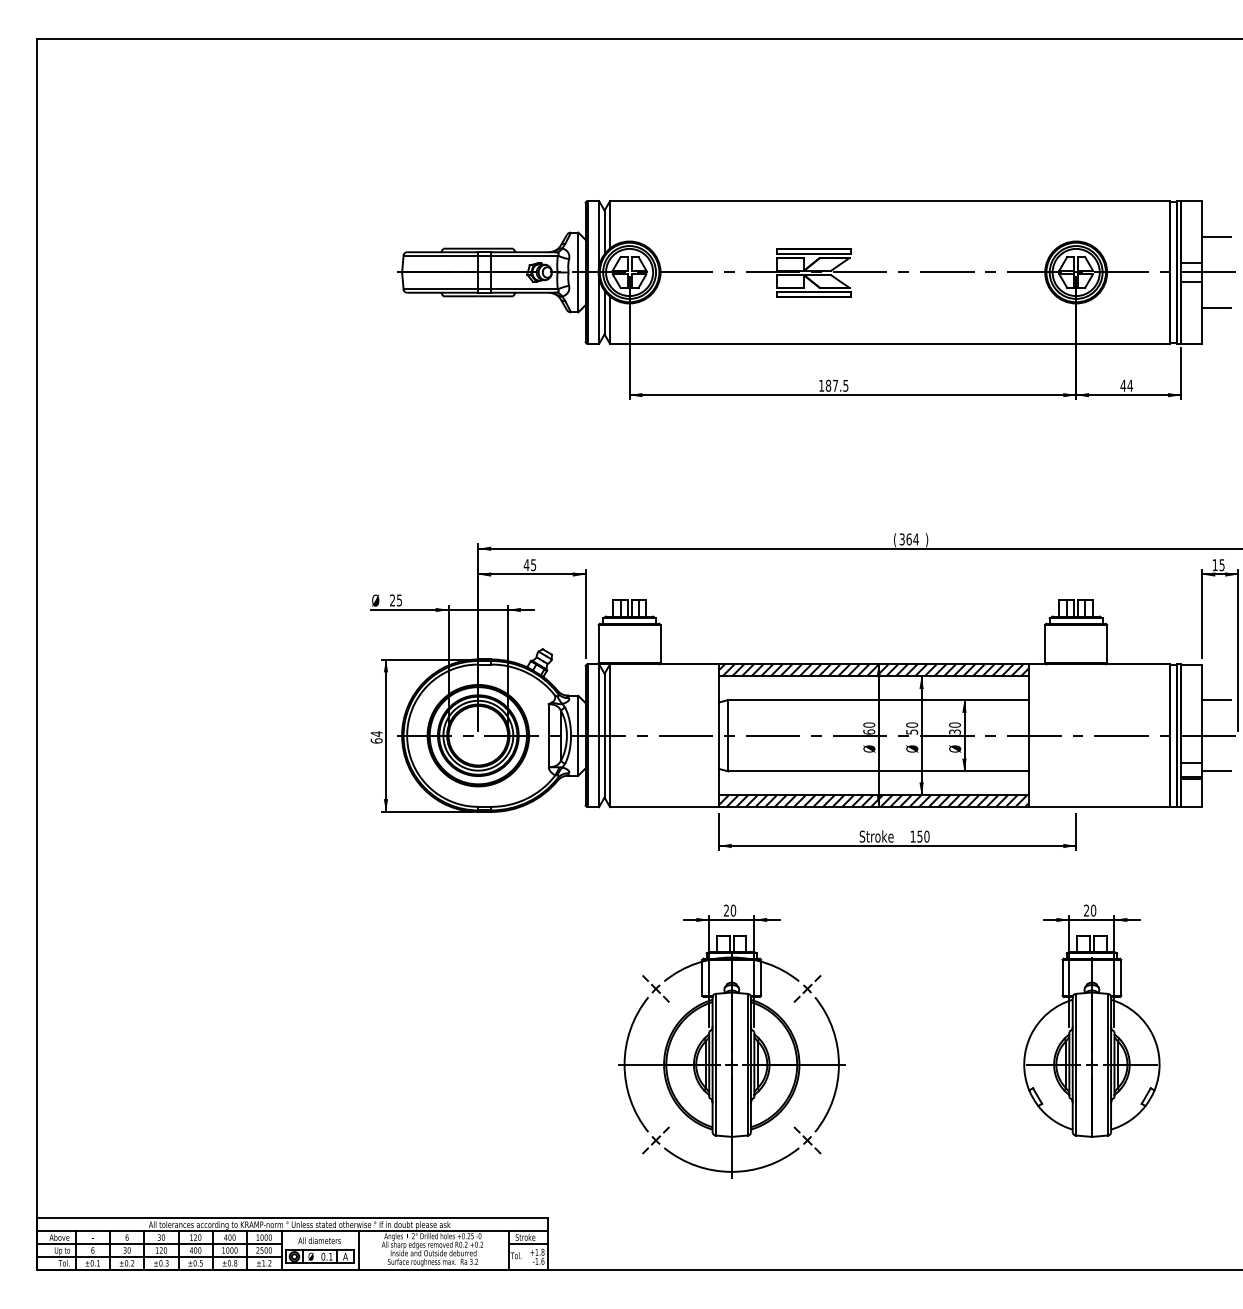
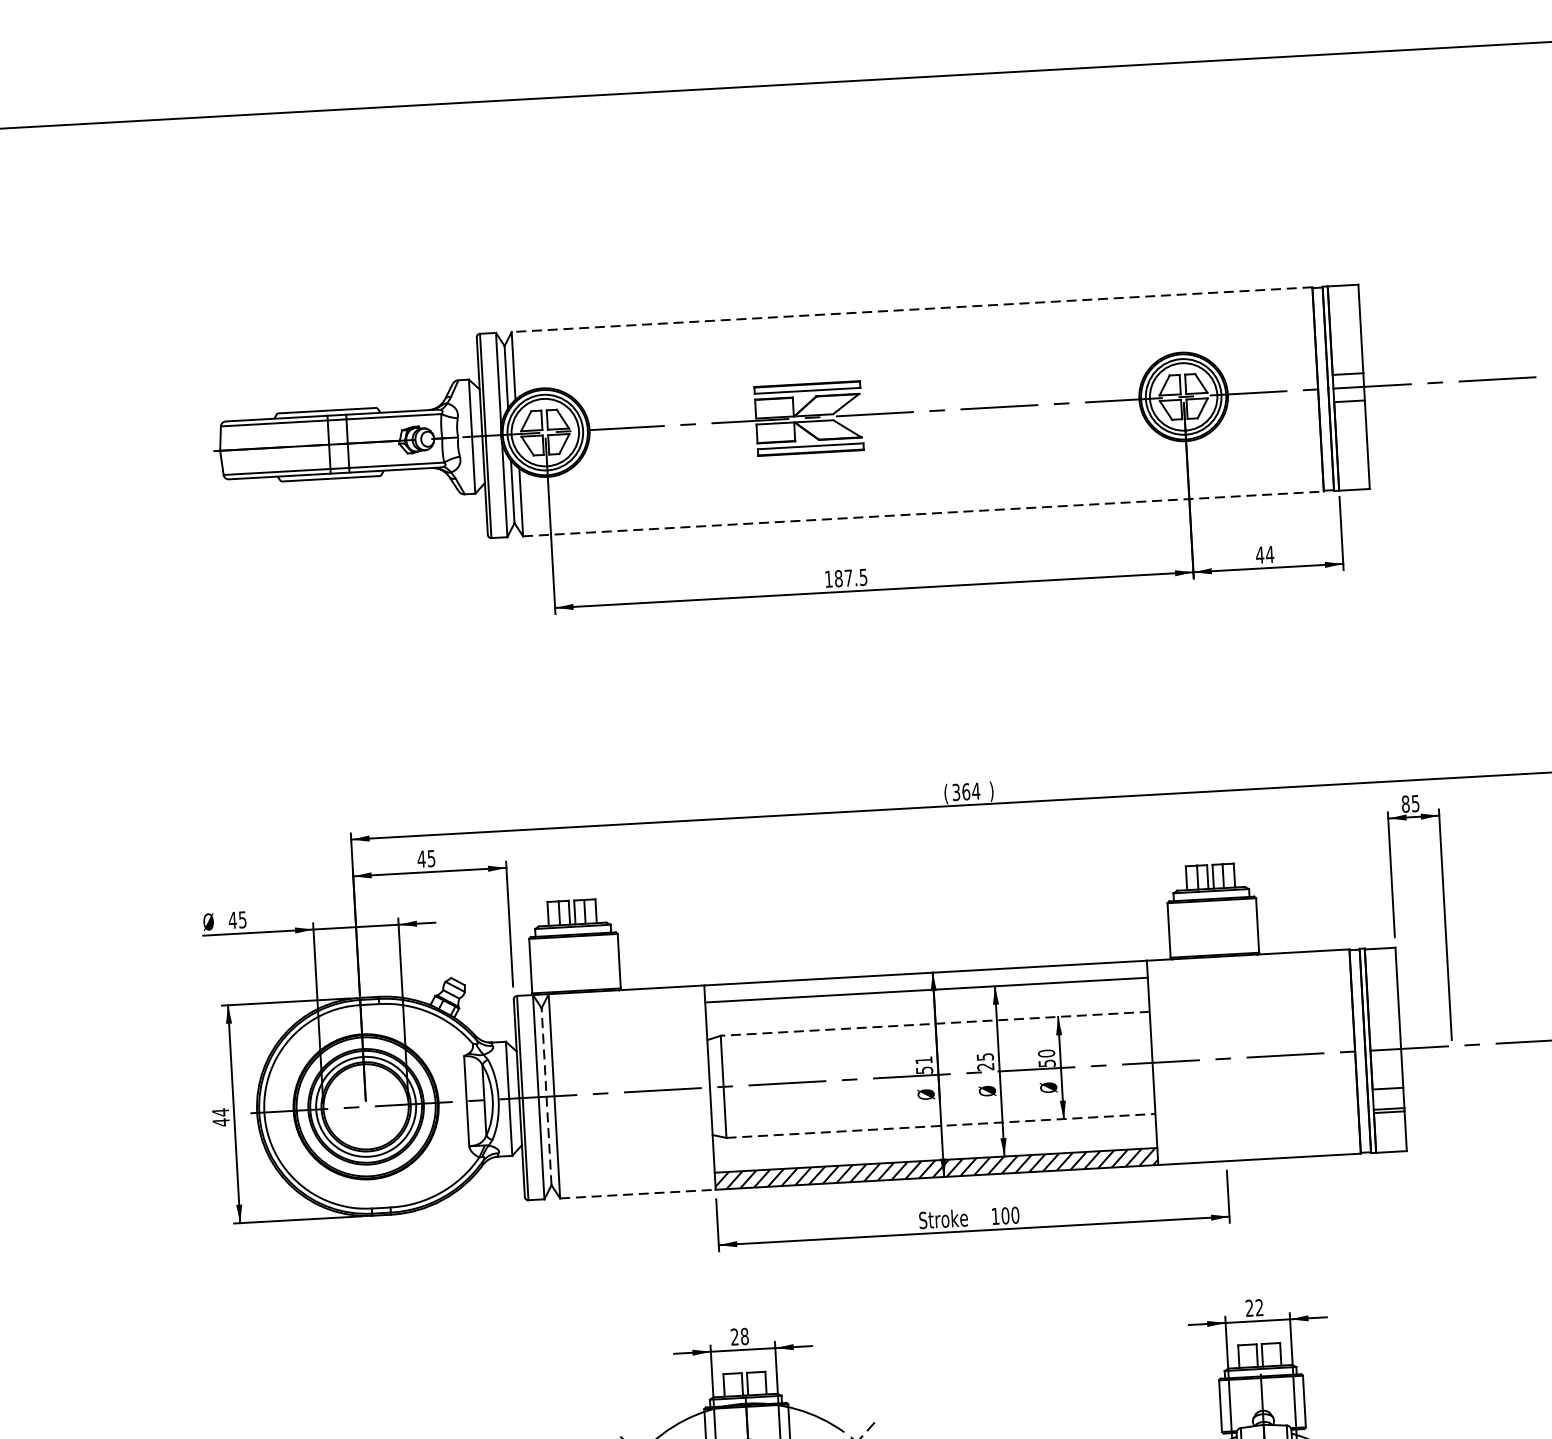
line: (889, 201) -> (911, 310), solid -> dashed
line: (1216, 236) -> (1381, 334), removed
line: (1216, 308) -> (1387, 437), removed
line: (890, 343) -> (923, 513), solid -> dashed
text: (1214, 565) -> (1404, 804), 15 -> 85
text: (392, 600) -> (232, 920), 25 -> 45
hatch: (873, 670) -> (925, 982), removed
line: (878, 699) -> (935, 1023), solid -> dashed
line: (1216, 699) -> (1418, 996), removed
text: (869, 728) -> (924, 1065), 60 -> 51
text: (912, 728) -> (986, 1061), 50 -> 25
text: (954, 731) -> (1046, 1062), 30 -> 50
line: (604, 735) -> (546, 1096), solid -> dashed
text: (376, 740) -> (220, 1121), 64 -> 44
line: (878, 771) -> (940, 1126), solid -> dashed
line: (1216, 771) -> (1424, 1098), removed
line: (665, 807) -> (639, 1194), solid -> dashed
text: (919, 836) -> (1004, 1215), 150 -> 100
text: (733, 910) -> (744, 1336), 20 -> 28
text: (1093, 910) -> (1259, 1307), 20 -> 22

